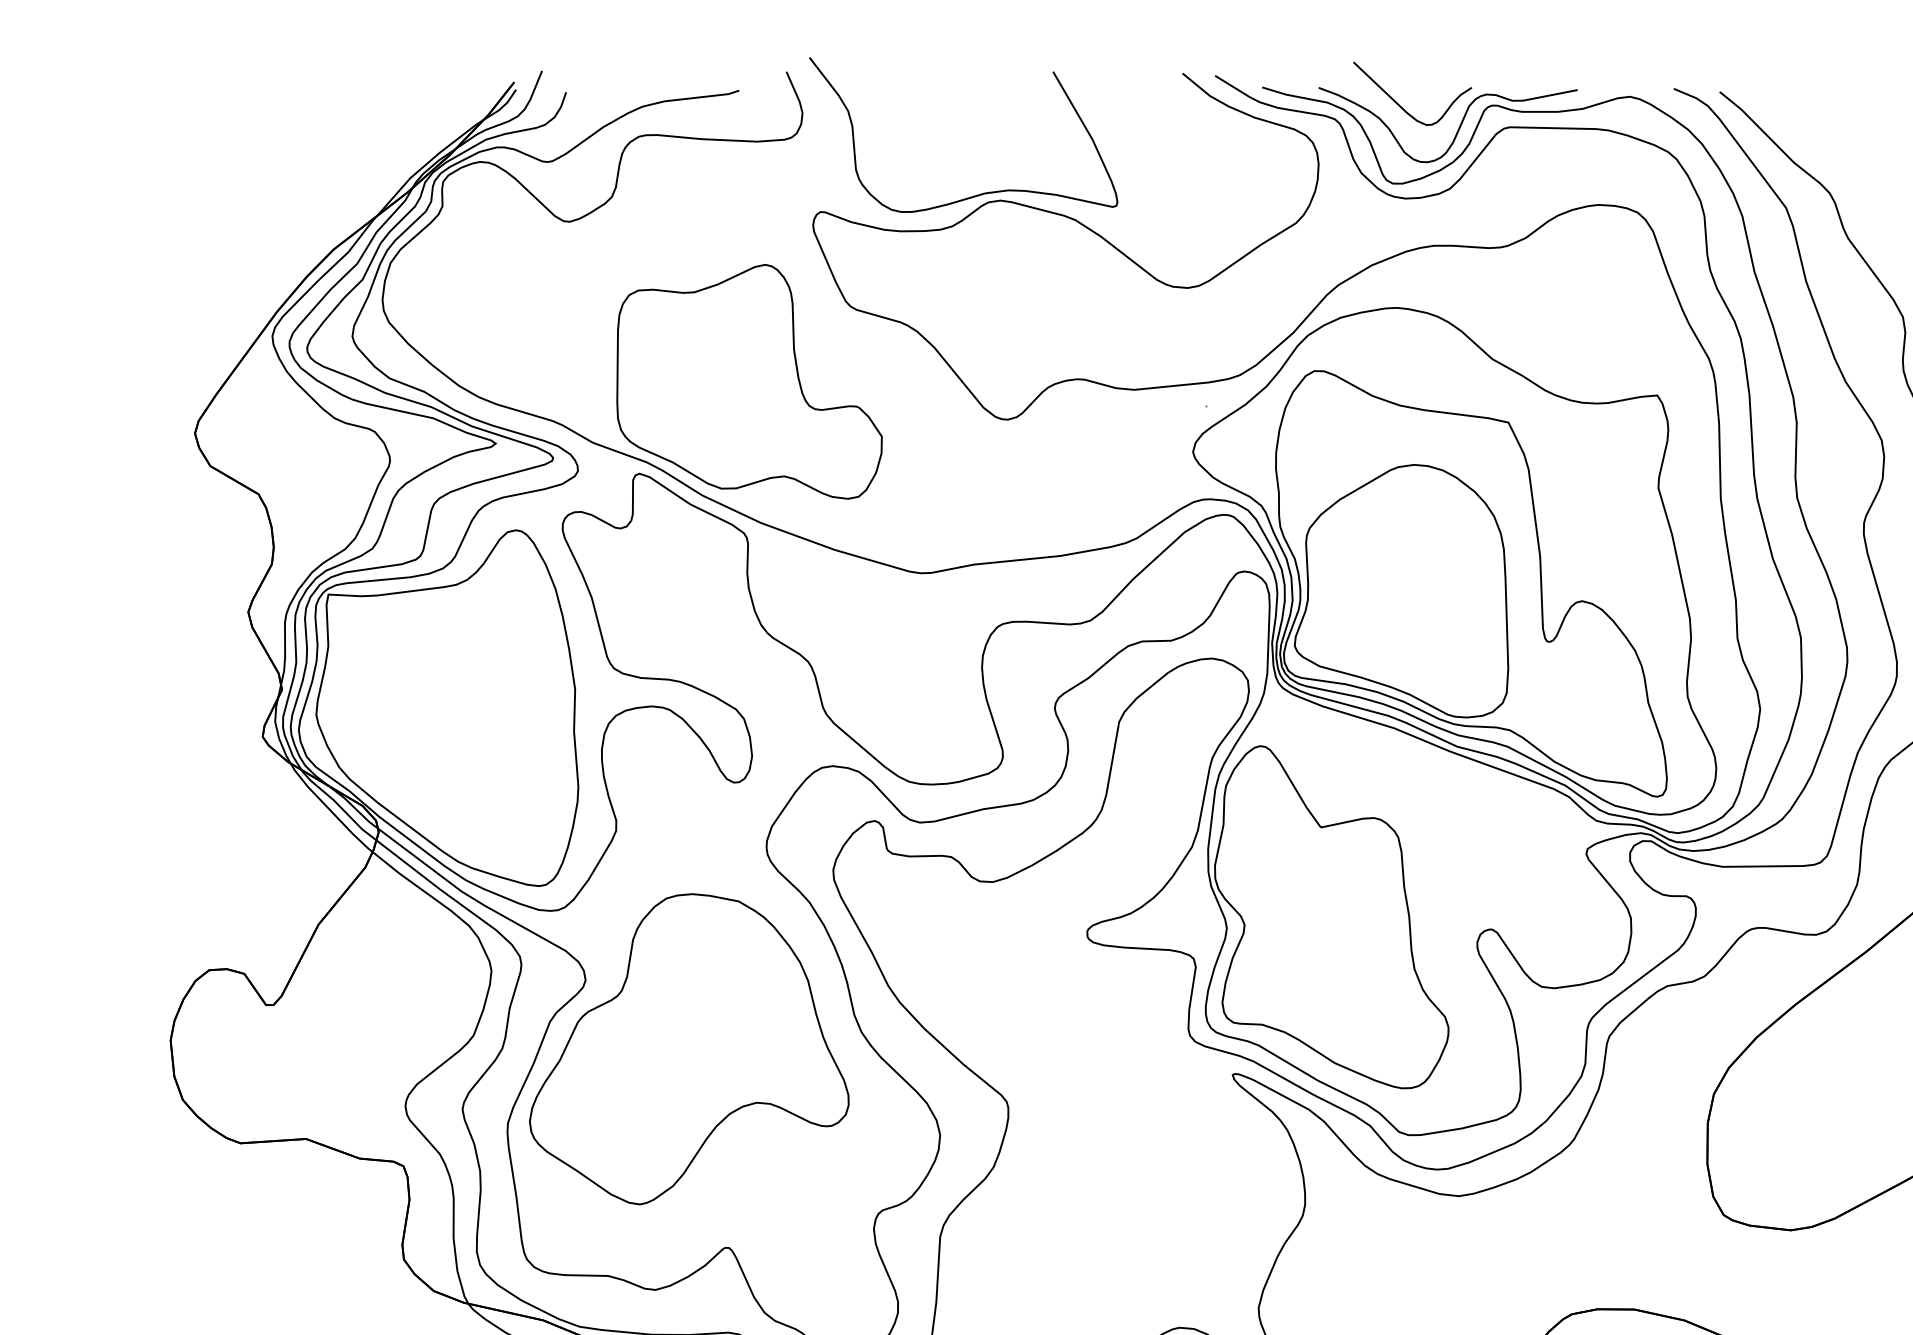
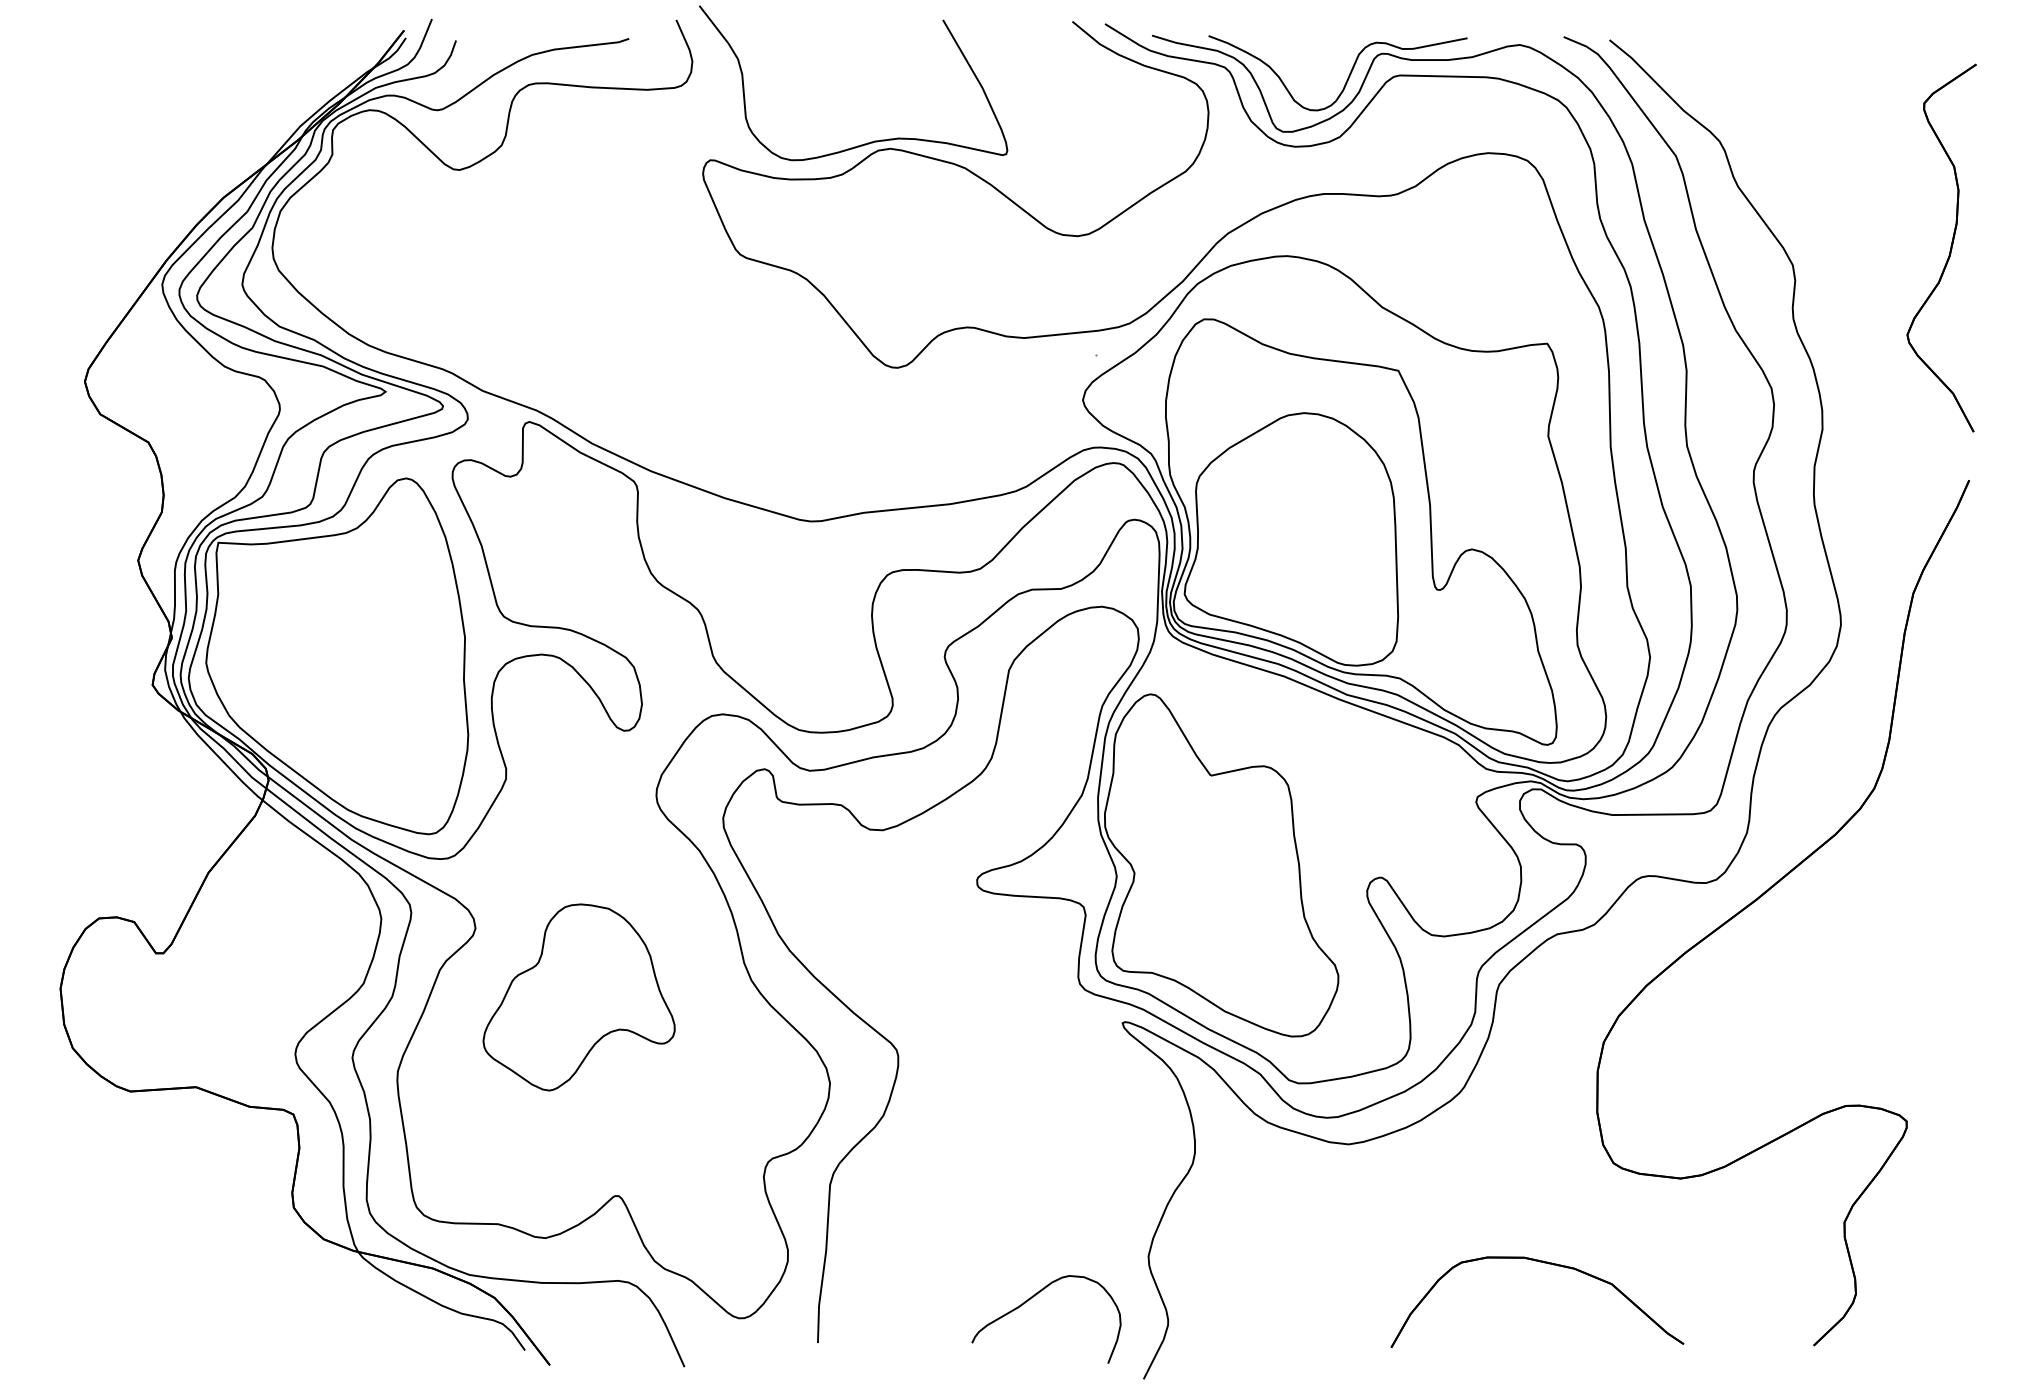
curve: (1400, 105) -> (1290, 53), removed
part: (749, 381) -> (639, 329), removed
part: (688, 1049) -> (578, 997), size x0.6

